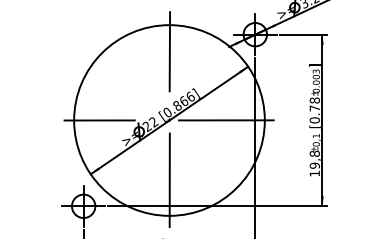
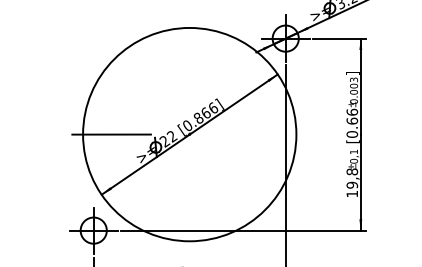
line: (169, 51) -> (189, 57), removed
text: (314, 104) -> (351, 116), [0.78 -> [0.66
line: (226, 120) -> (253, 134), removed
line: (169, 180) -> (189, 201), removed

